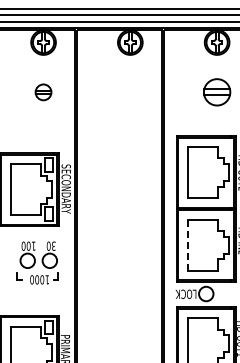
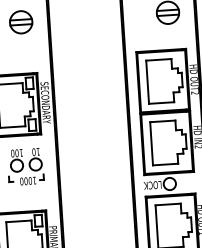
part: (43, 92) -> (21, 22), size x1.67
text: (53, 245) -> (37, 151), 30 -> 10
line: (187, 245) -> (151, 143), dashed -> solid

